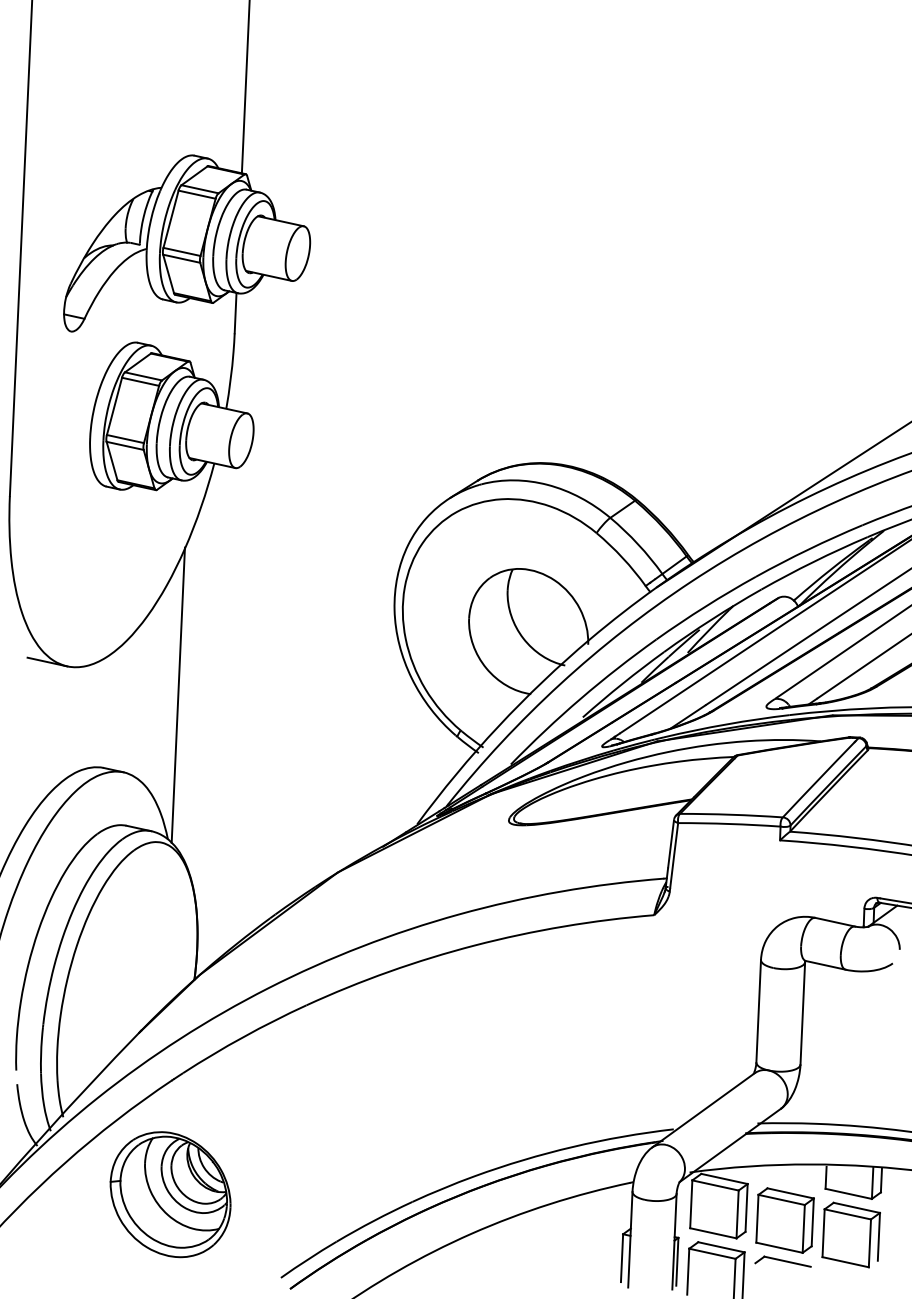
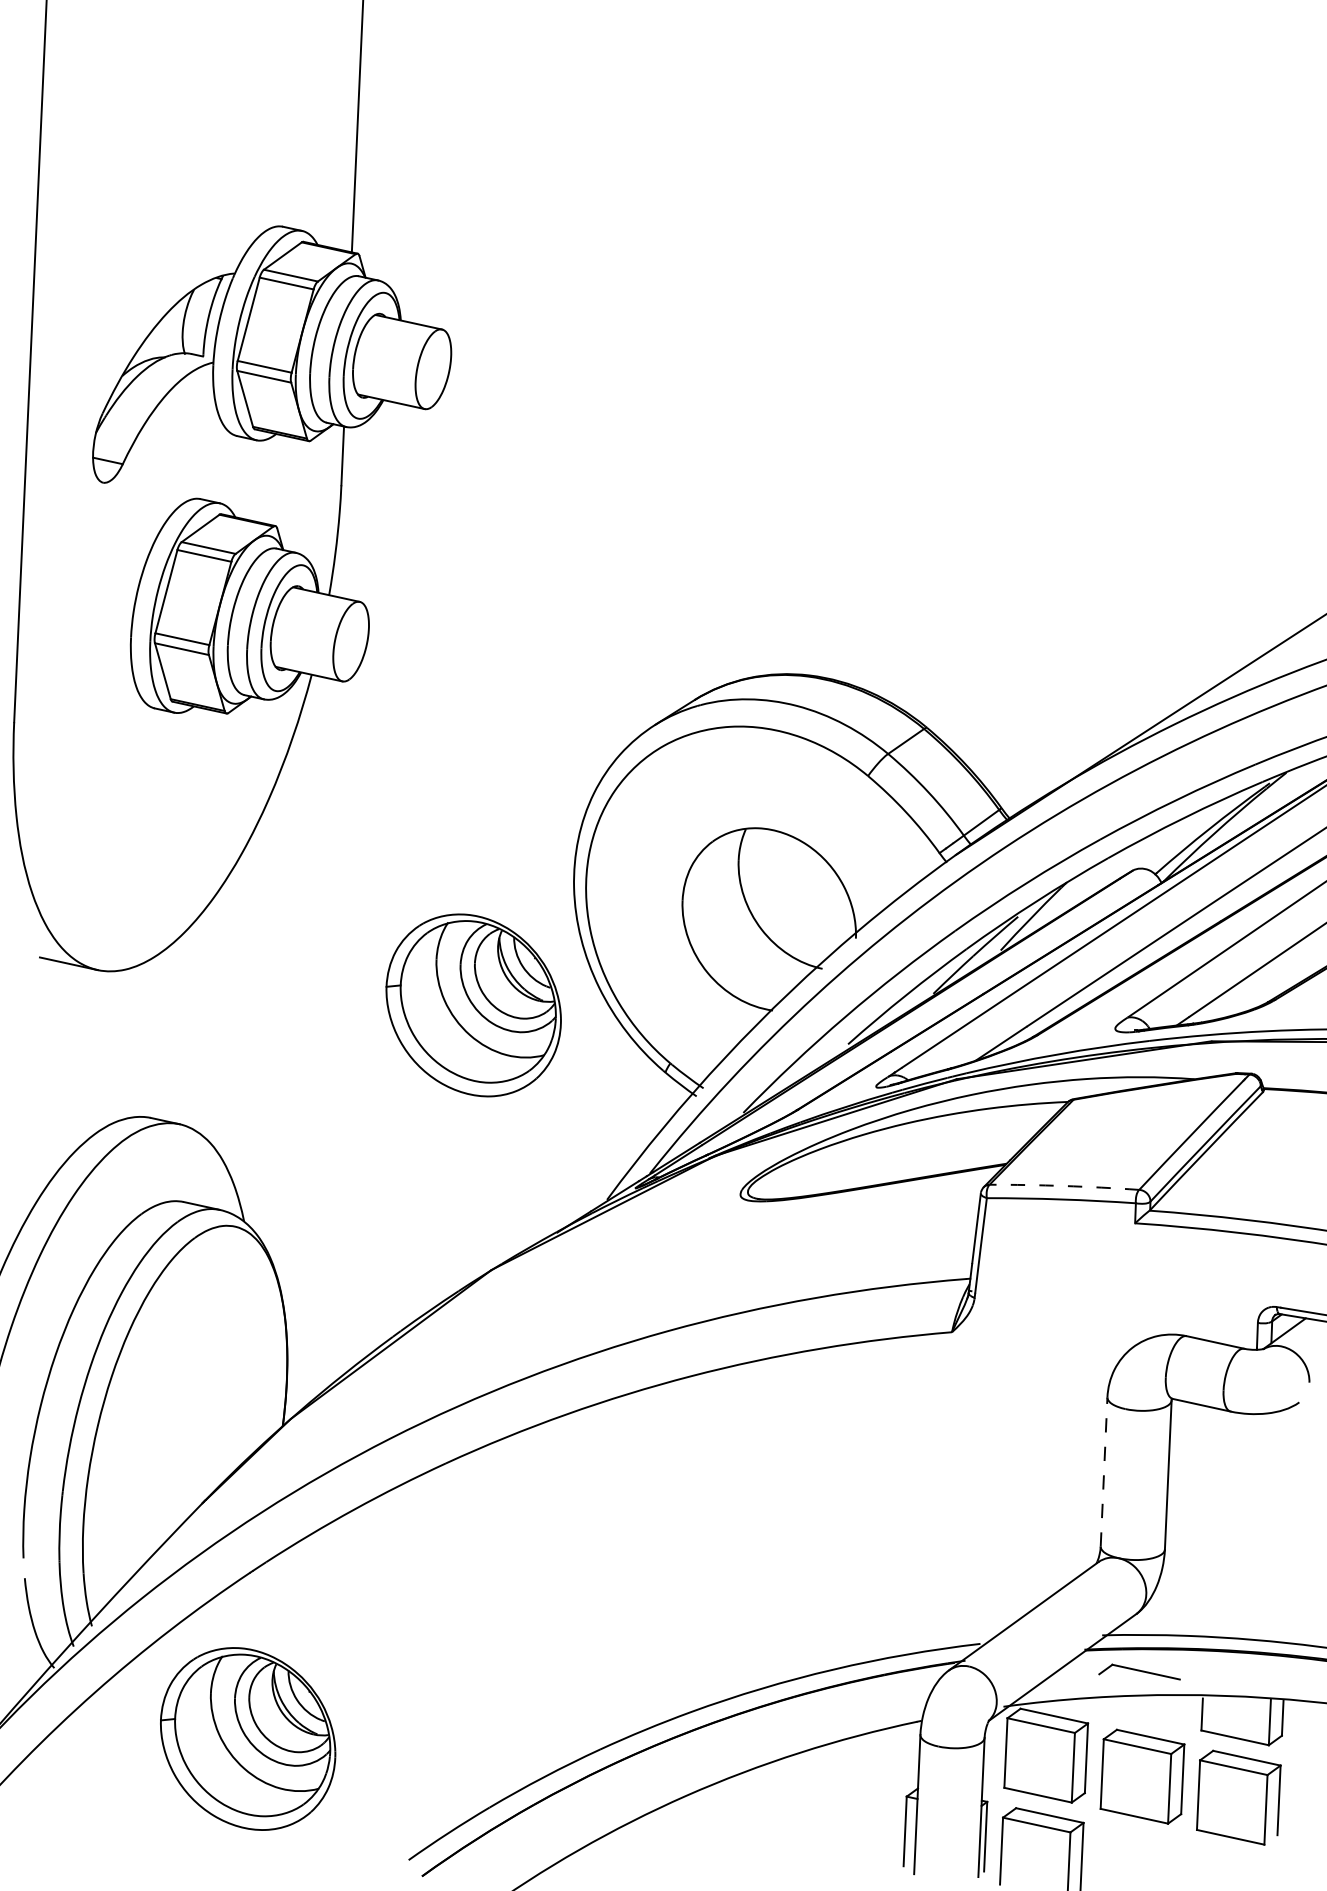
part: (325, 690) -> (473, 1005), added
line: (177, 694) -> (258, 1010), removed
arc: (731, 814) -> (1064, 1185), solid -> dashed
line: (758, 1010) -> (1103, 1470), solid -> dashed
part: (782, 1261) -> (1138, 1671), moved

